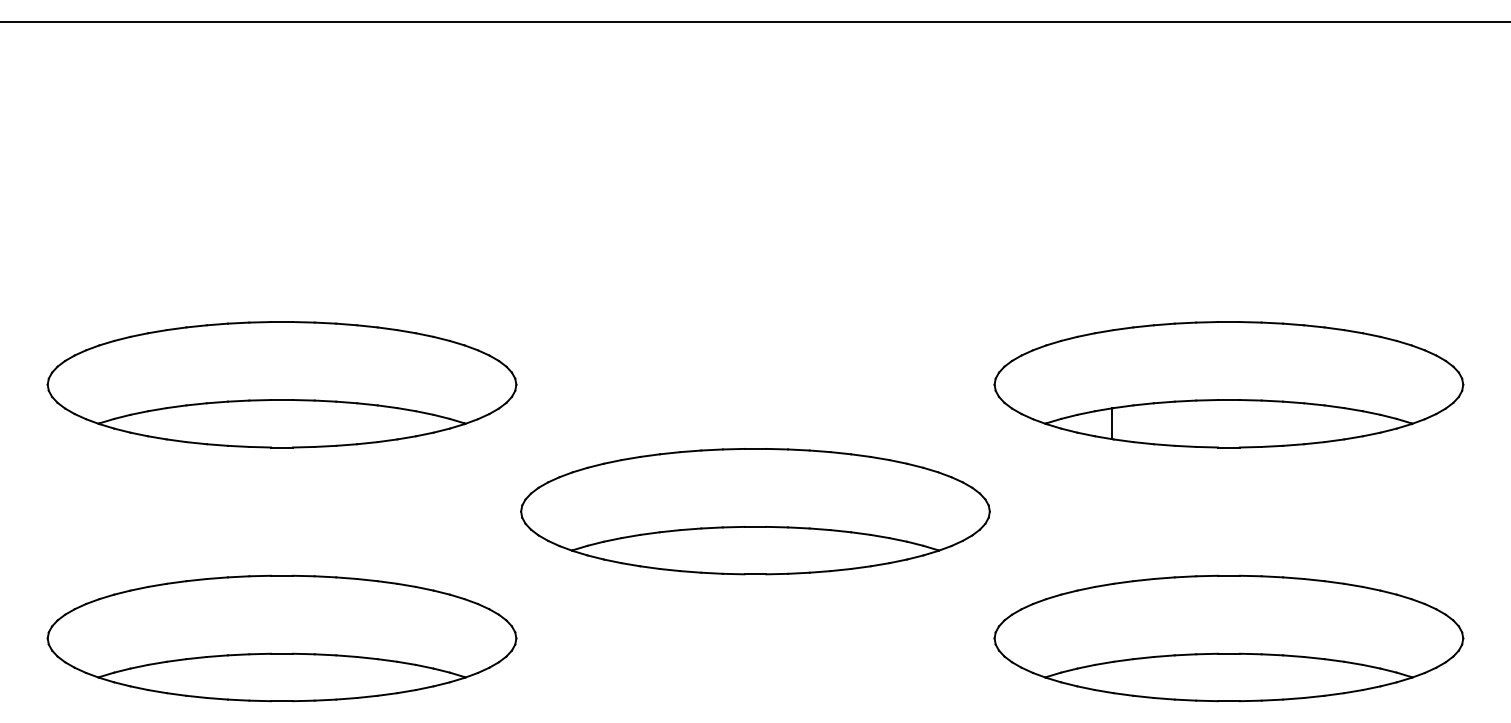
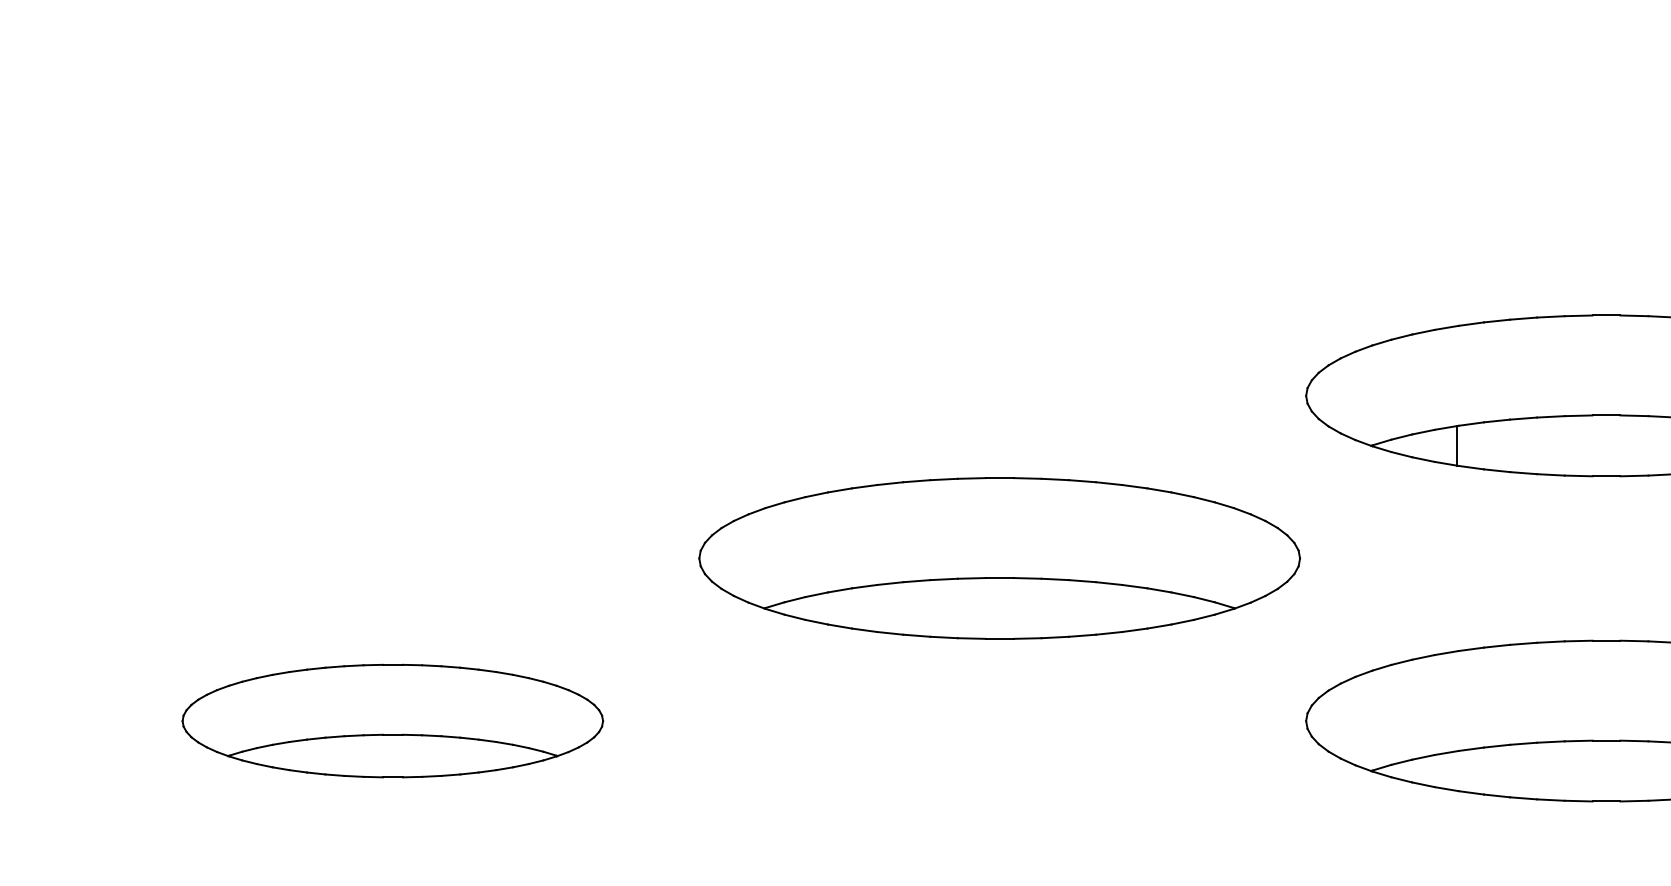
part: (281, 384) -> (392, 395), removed
part: (281, 638) -> (392, 721), size x0.7

